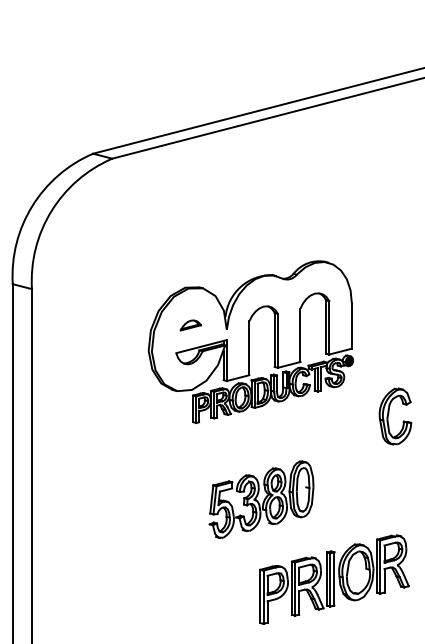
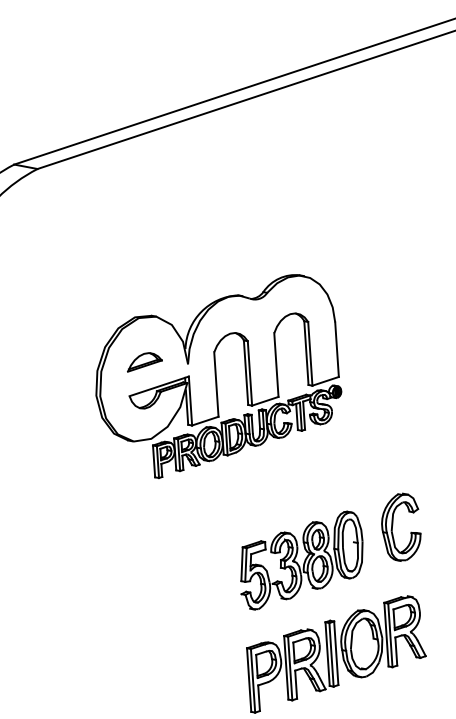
part: (190, 325) -> (144, 362), size x1.43
part: (389, 413) -> (393, 524), moved
part: (261, 499) -> (301, 560), moved

